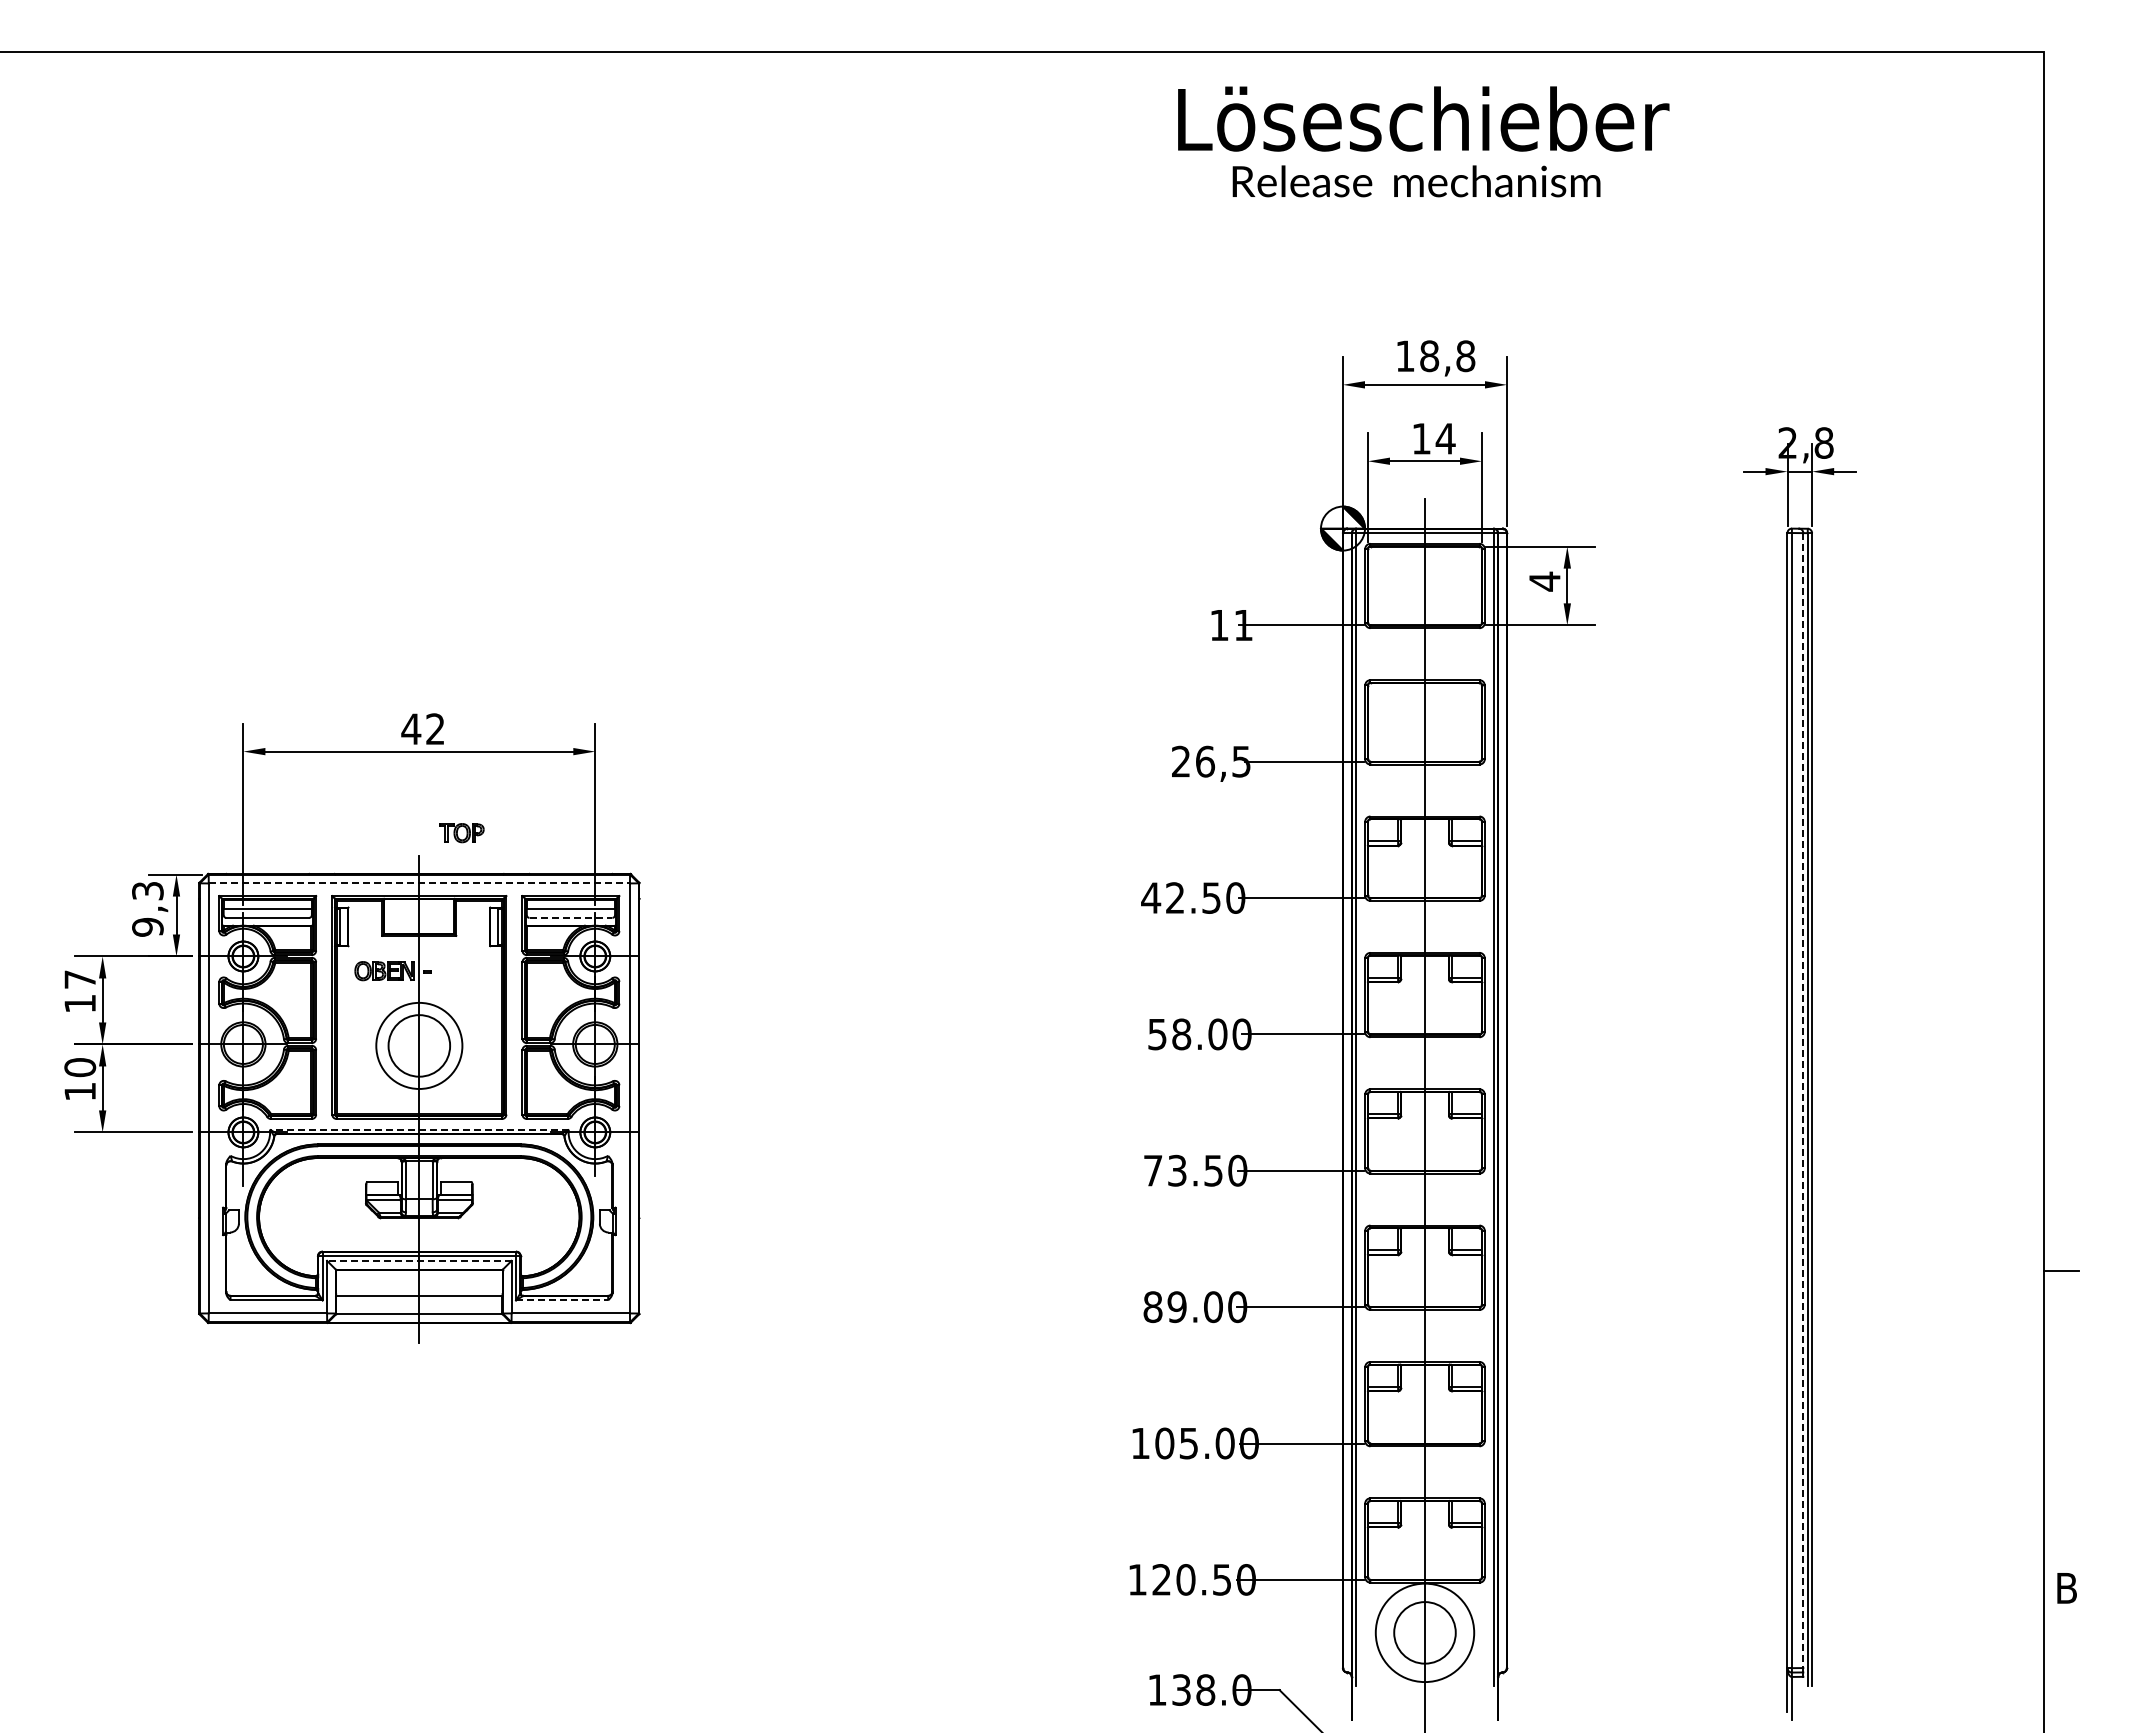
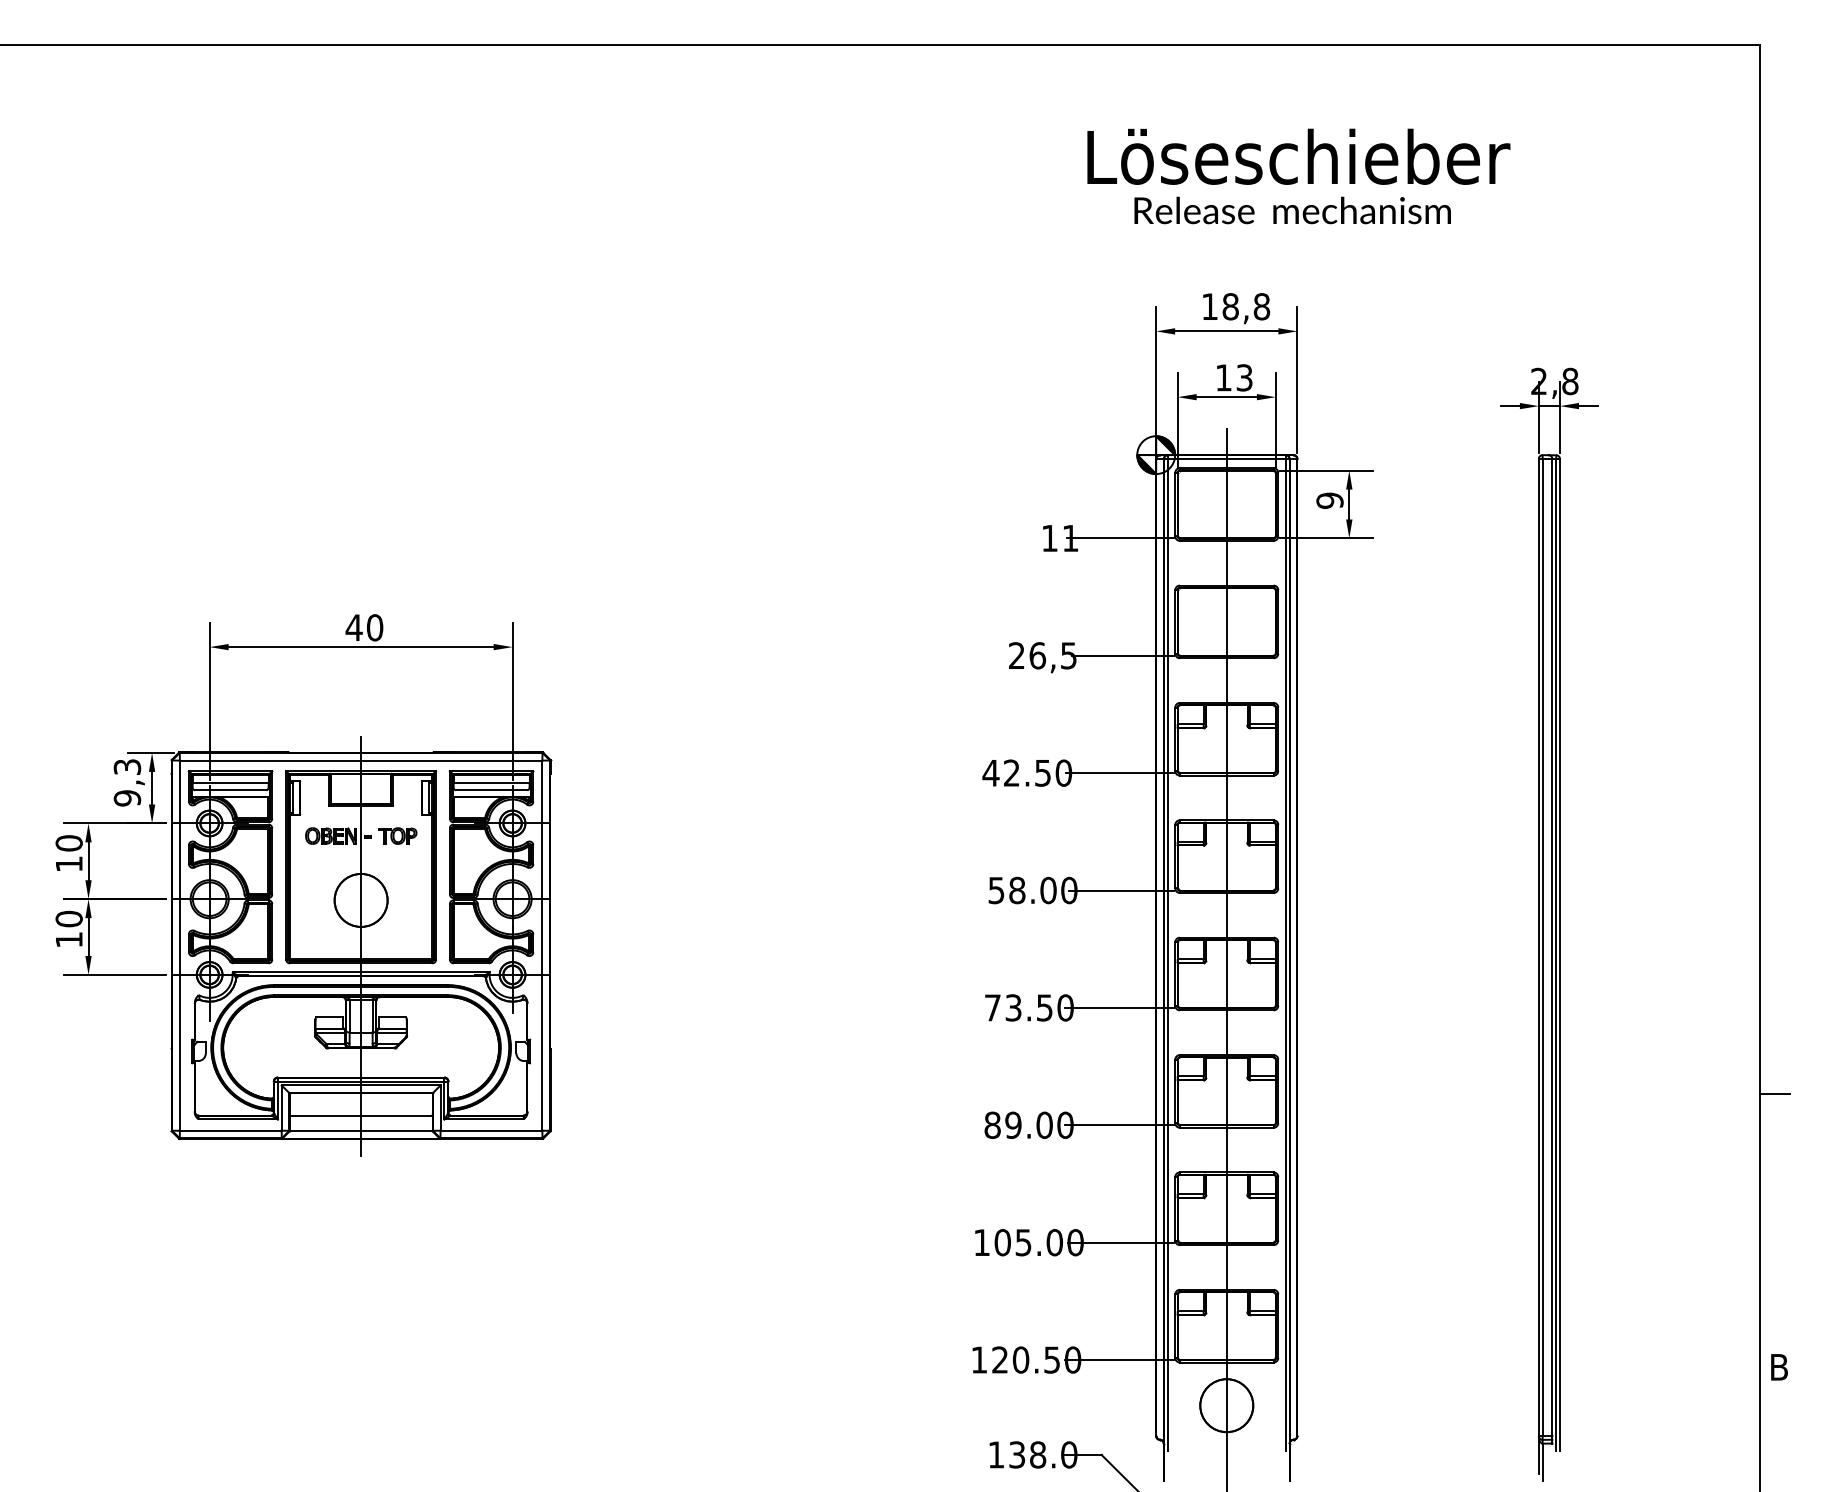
text: (1423, 141) -> (1298, 176), moved
text: (1445, 438) -> (1244, 377), 14 -> 13
text: (1544, 581) -> (1329, 500), 4 -> 9
text: (435, 729) -> (375, 628), 42 -> 40
part: (461, 833) -> (397, 836), moved
line: (419, 883) -> (361, 760), dashed -> solid
line: (571, 917) -> (492, 789), dashed -> solid
text: (80, 979) -> (69, 843), 17 -> 10
circle: (419, 1045) -> (361, 900), size x0.71
line: (1803, 1101) -> (1552, 948), dashed -> solid
line: (418, 1129) -> (360, 972), dashed -> solid
line: (418, 1260) -> (360, 1085), dashed -> solid
line: (562, 1300) -> (484, 1119), dashed -> solid
circle: (1424, 1632) -> (1226, 1405), size x0.62

